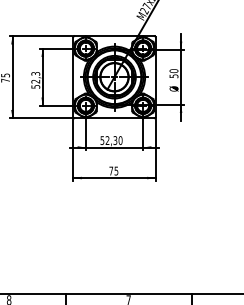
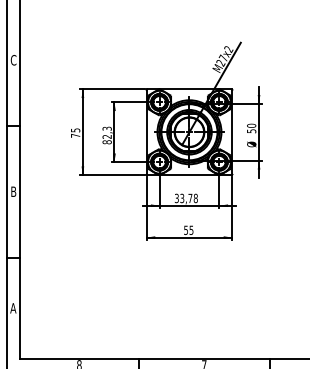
text: (35, 87) -> (106, 142), 52,3 -> 82,3
text: (111, 140) -> (186, 198), 52,30 -> 33,78
text: (110, 171) -> (185, 230), 75 -> 55

